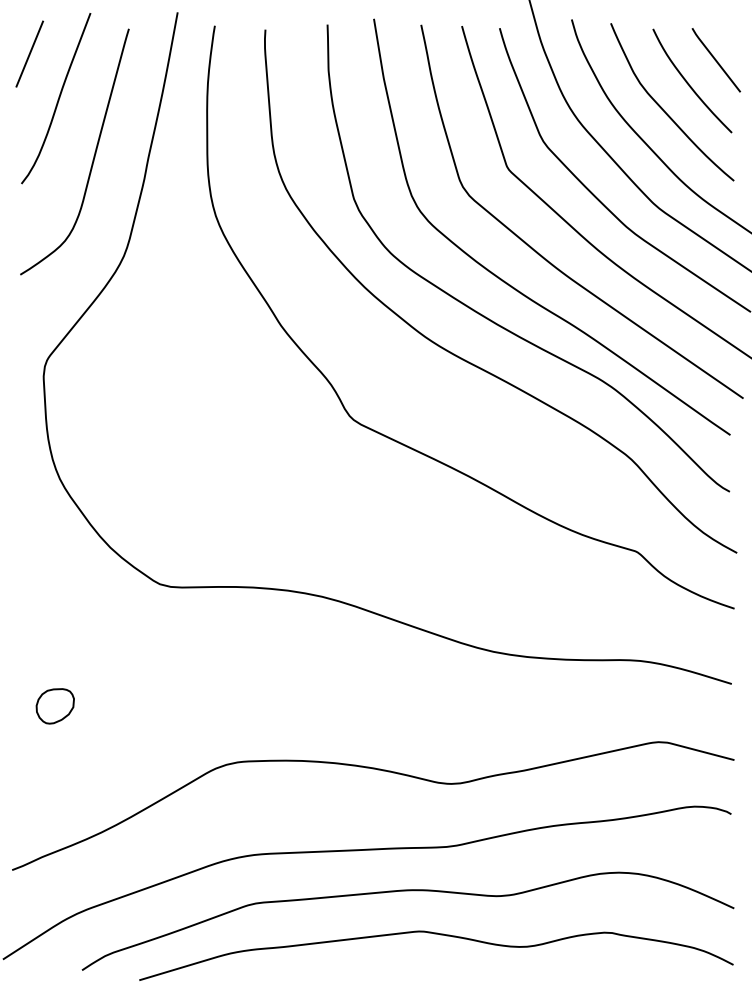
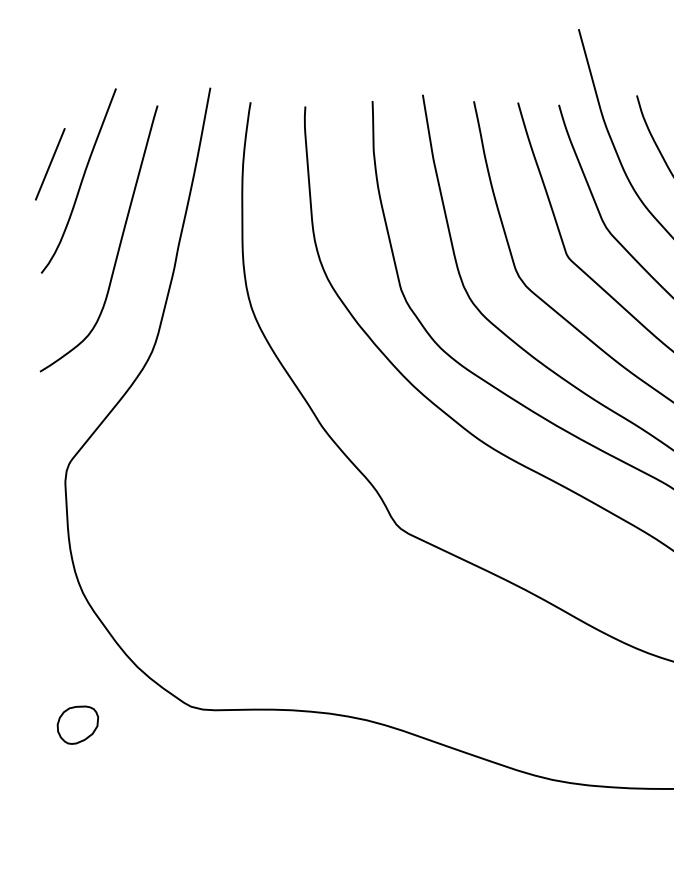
line: (29, 53) -> (49, 163), moved
part: (54, 706) -> (77, 725), moved

